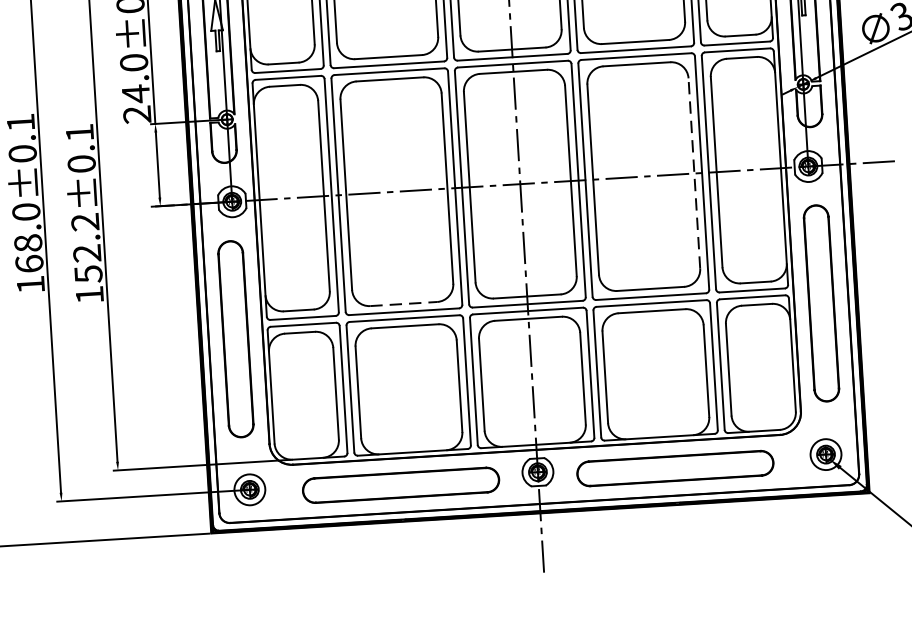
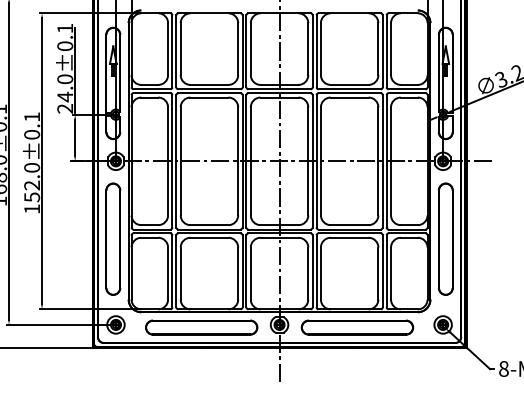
line: (694, 172) -> (378, 160), dashed -> solid
text: (85, 221) -> (32, 167), 152.2±0.1 -> 152.0±0.1
line: (403, 304) -> (209, 225), dashed -> solid

